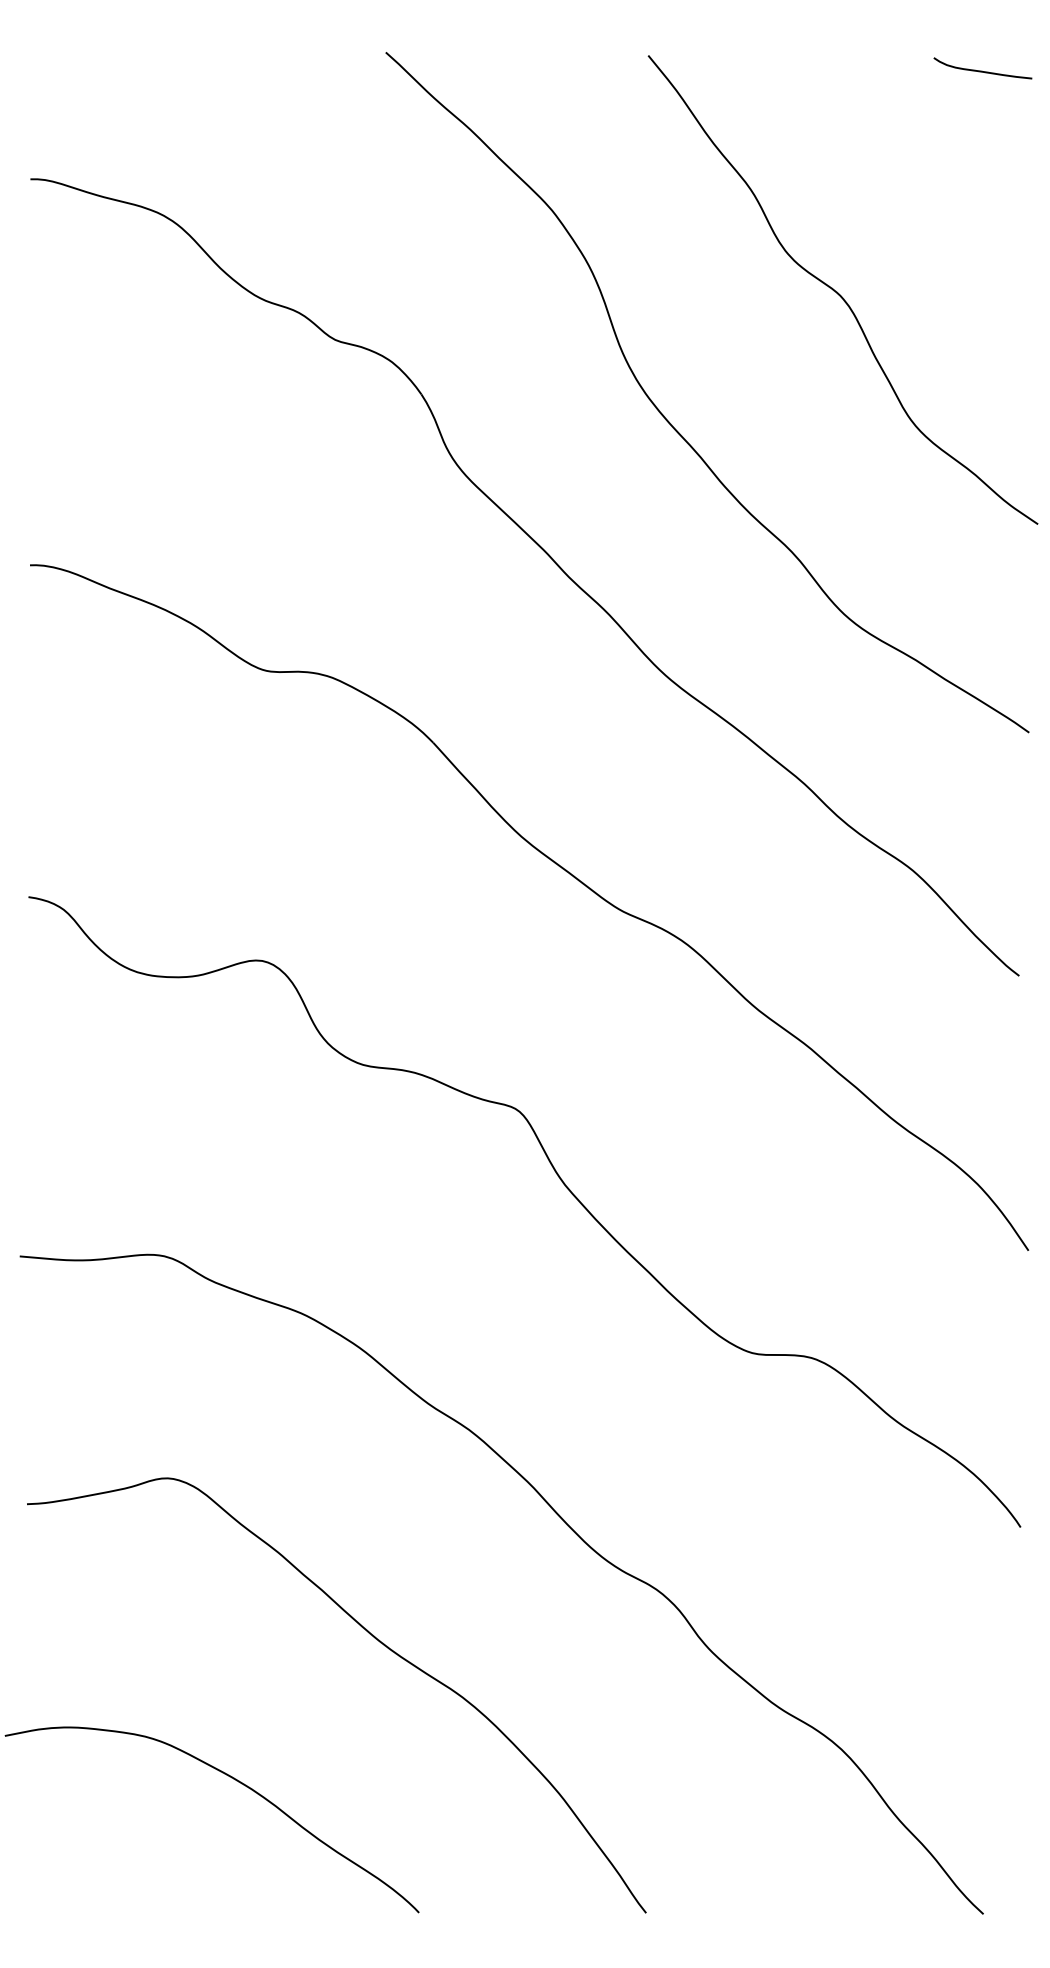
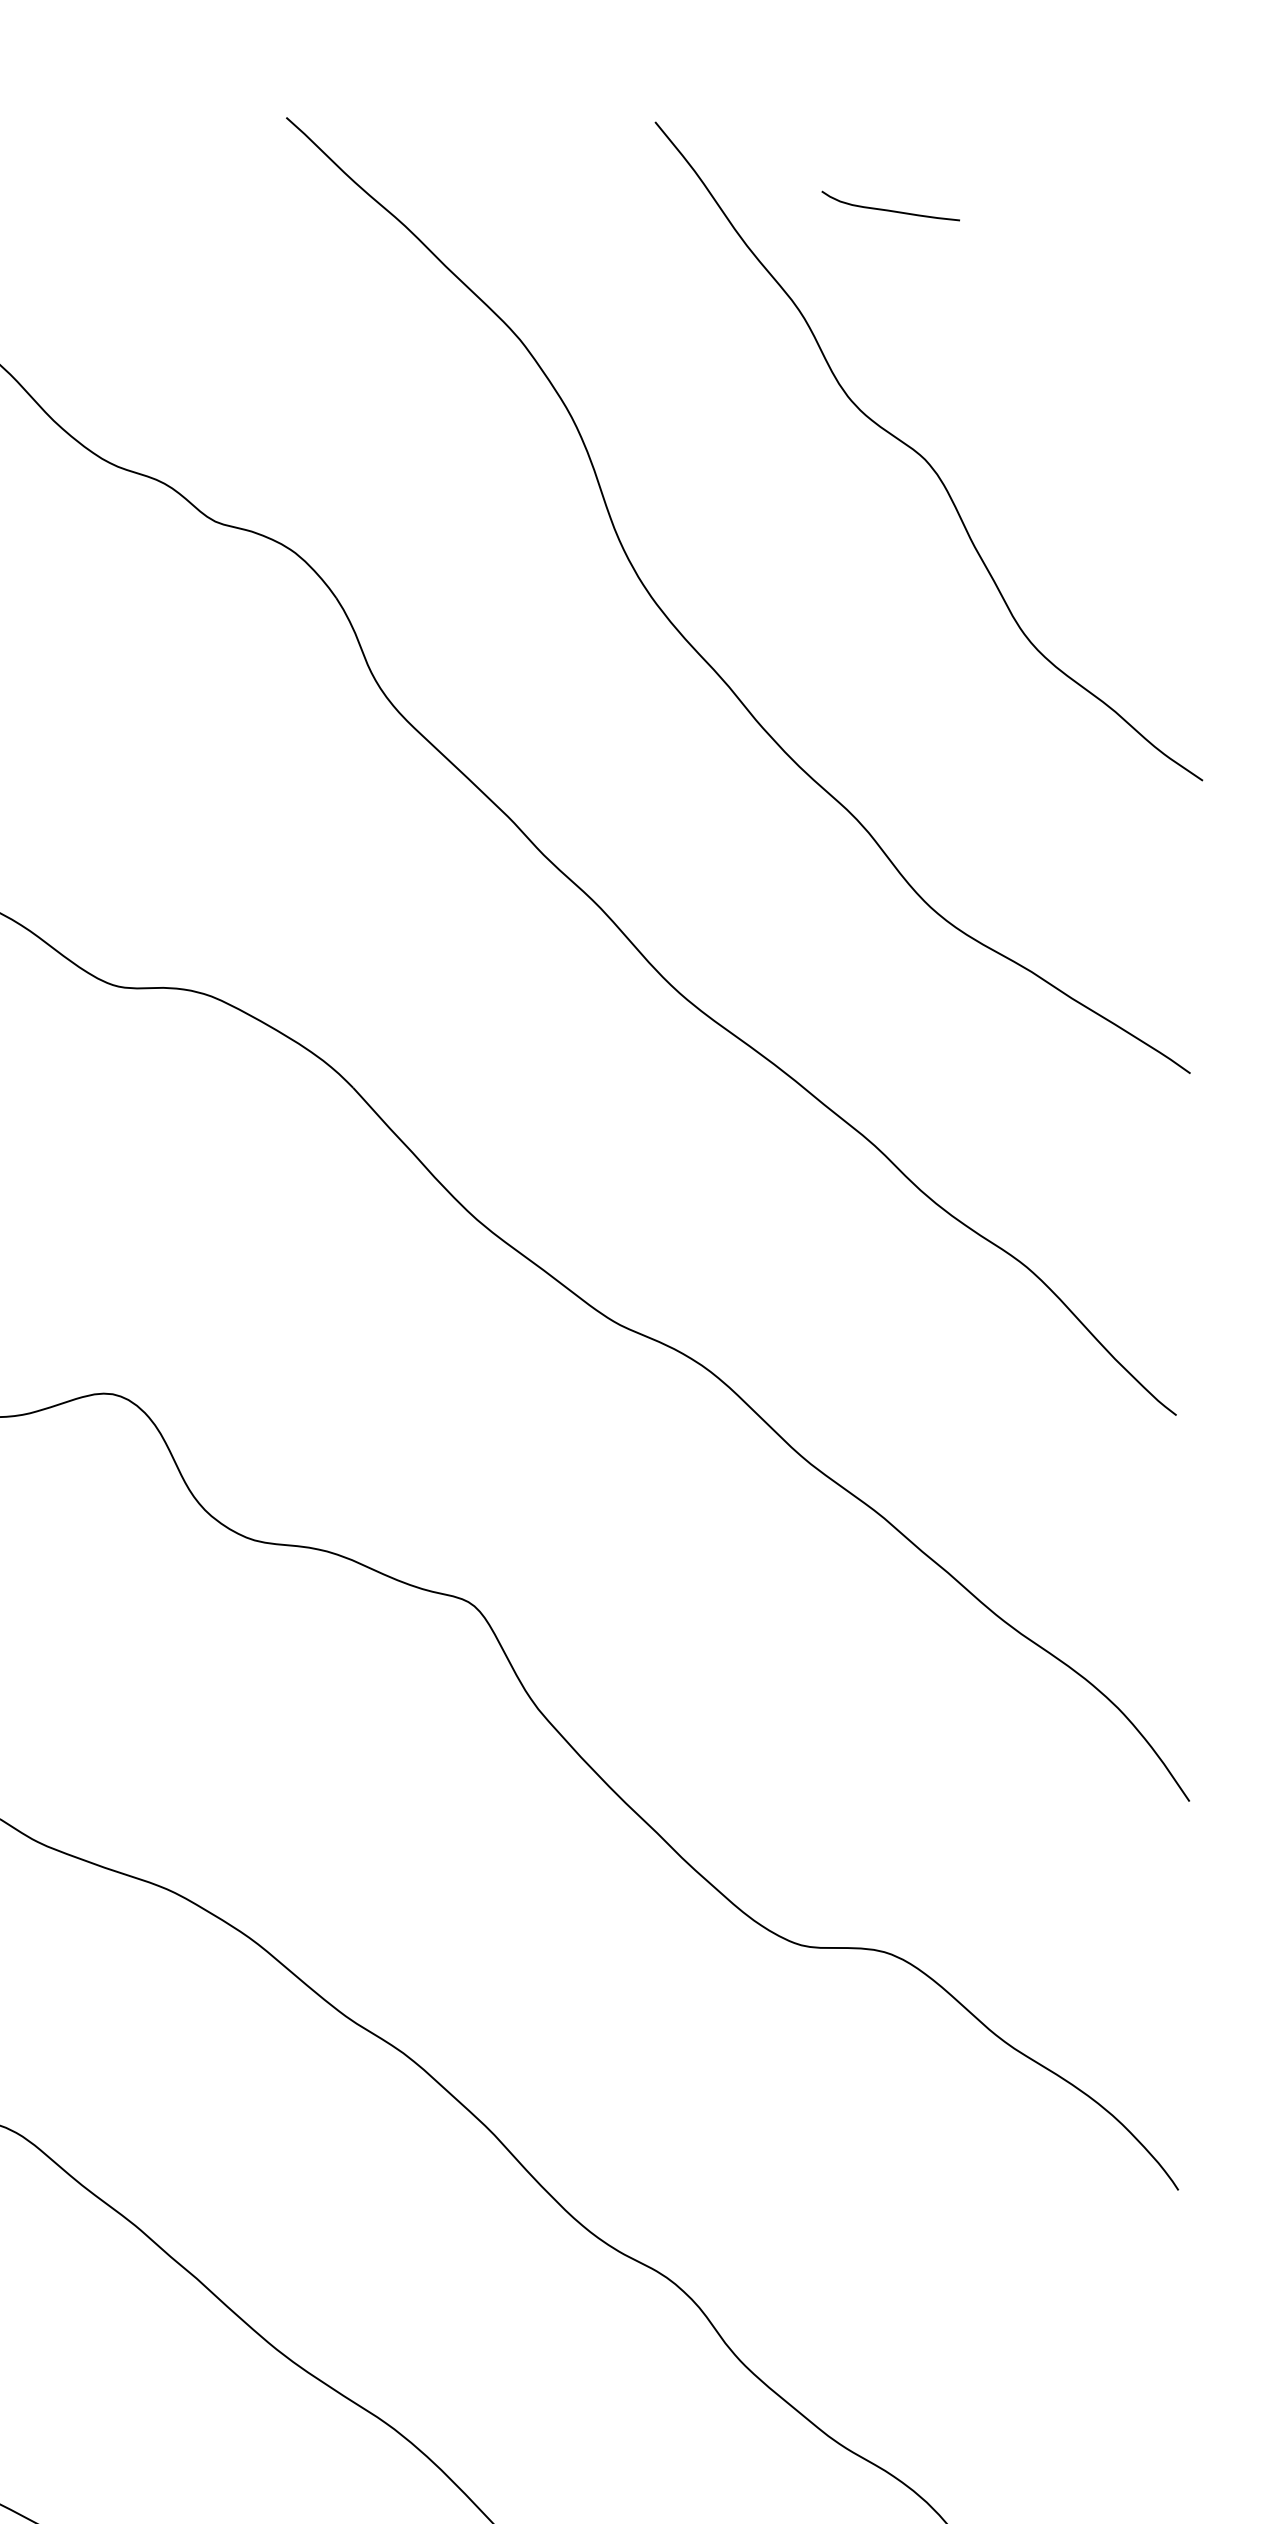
curve: (982, 70) -> (890, 209), moved

